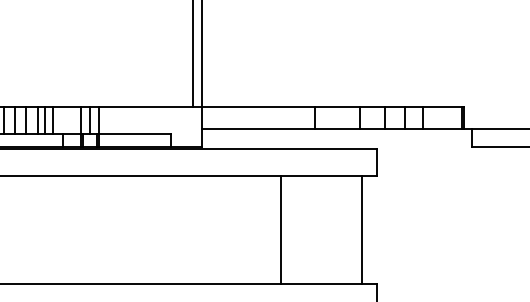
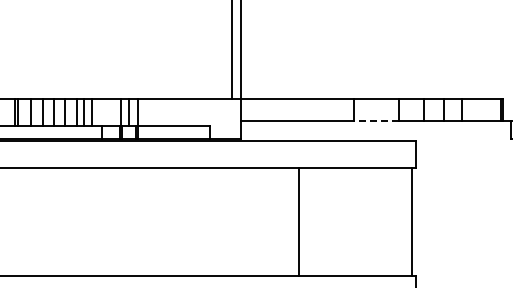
line: (337, 129) -> (376, 121), solid -> dashed
line: (281, 229) -> (299, 221), moved
line: (362, 229) -> (412, 221), moved

